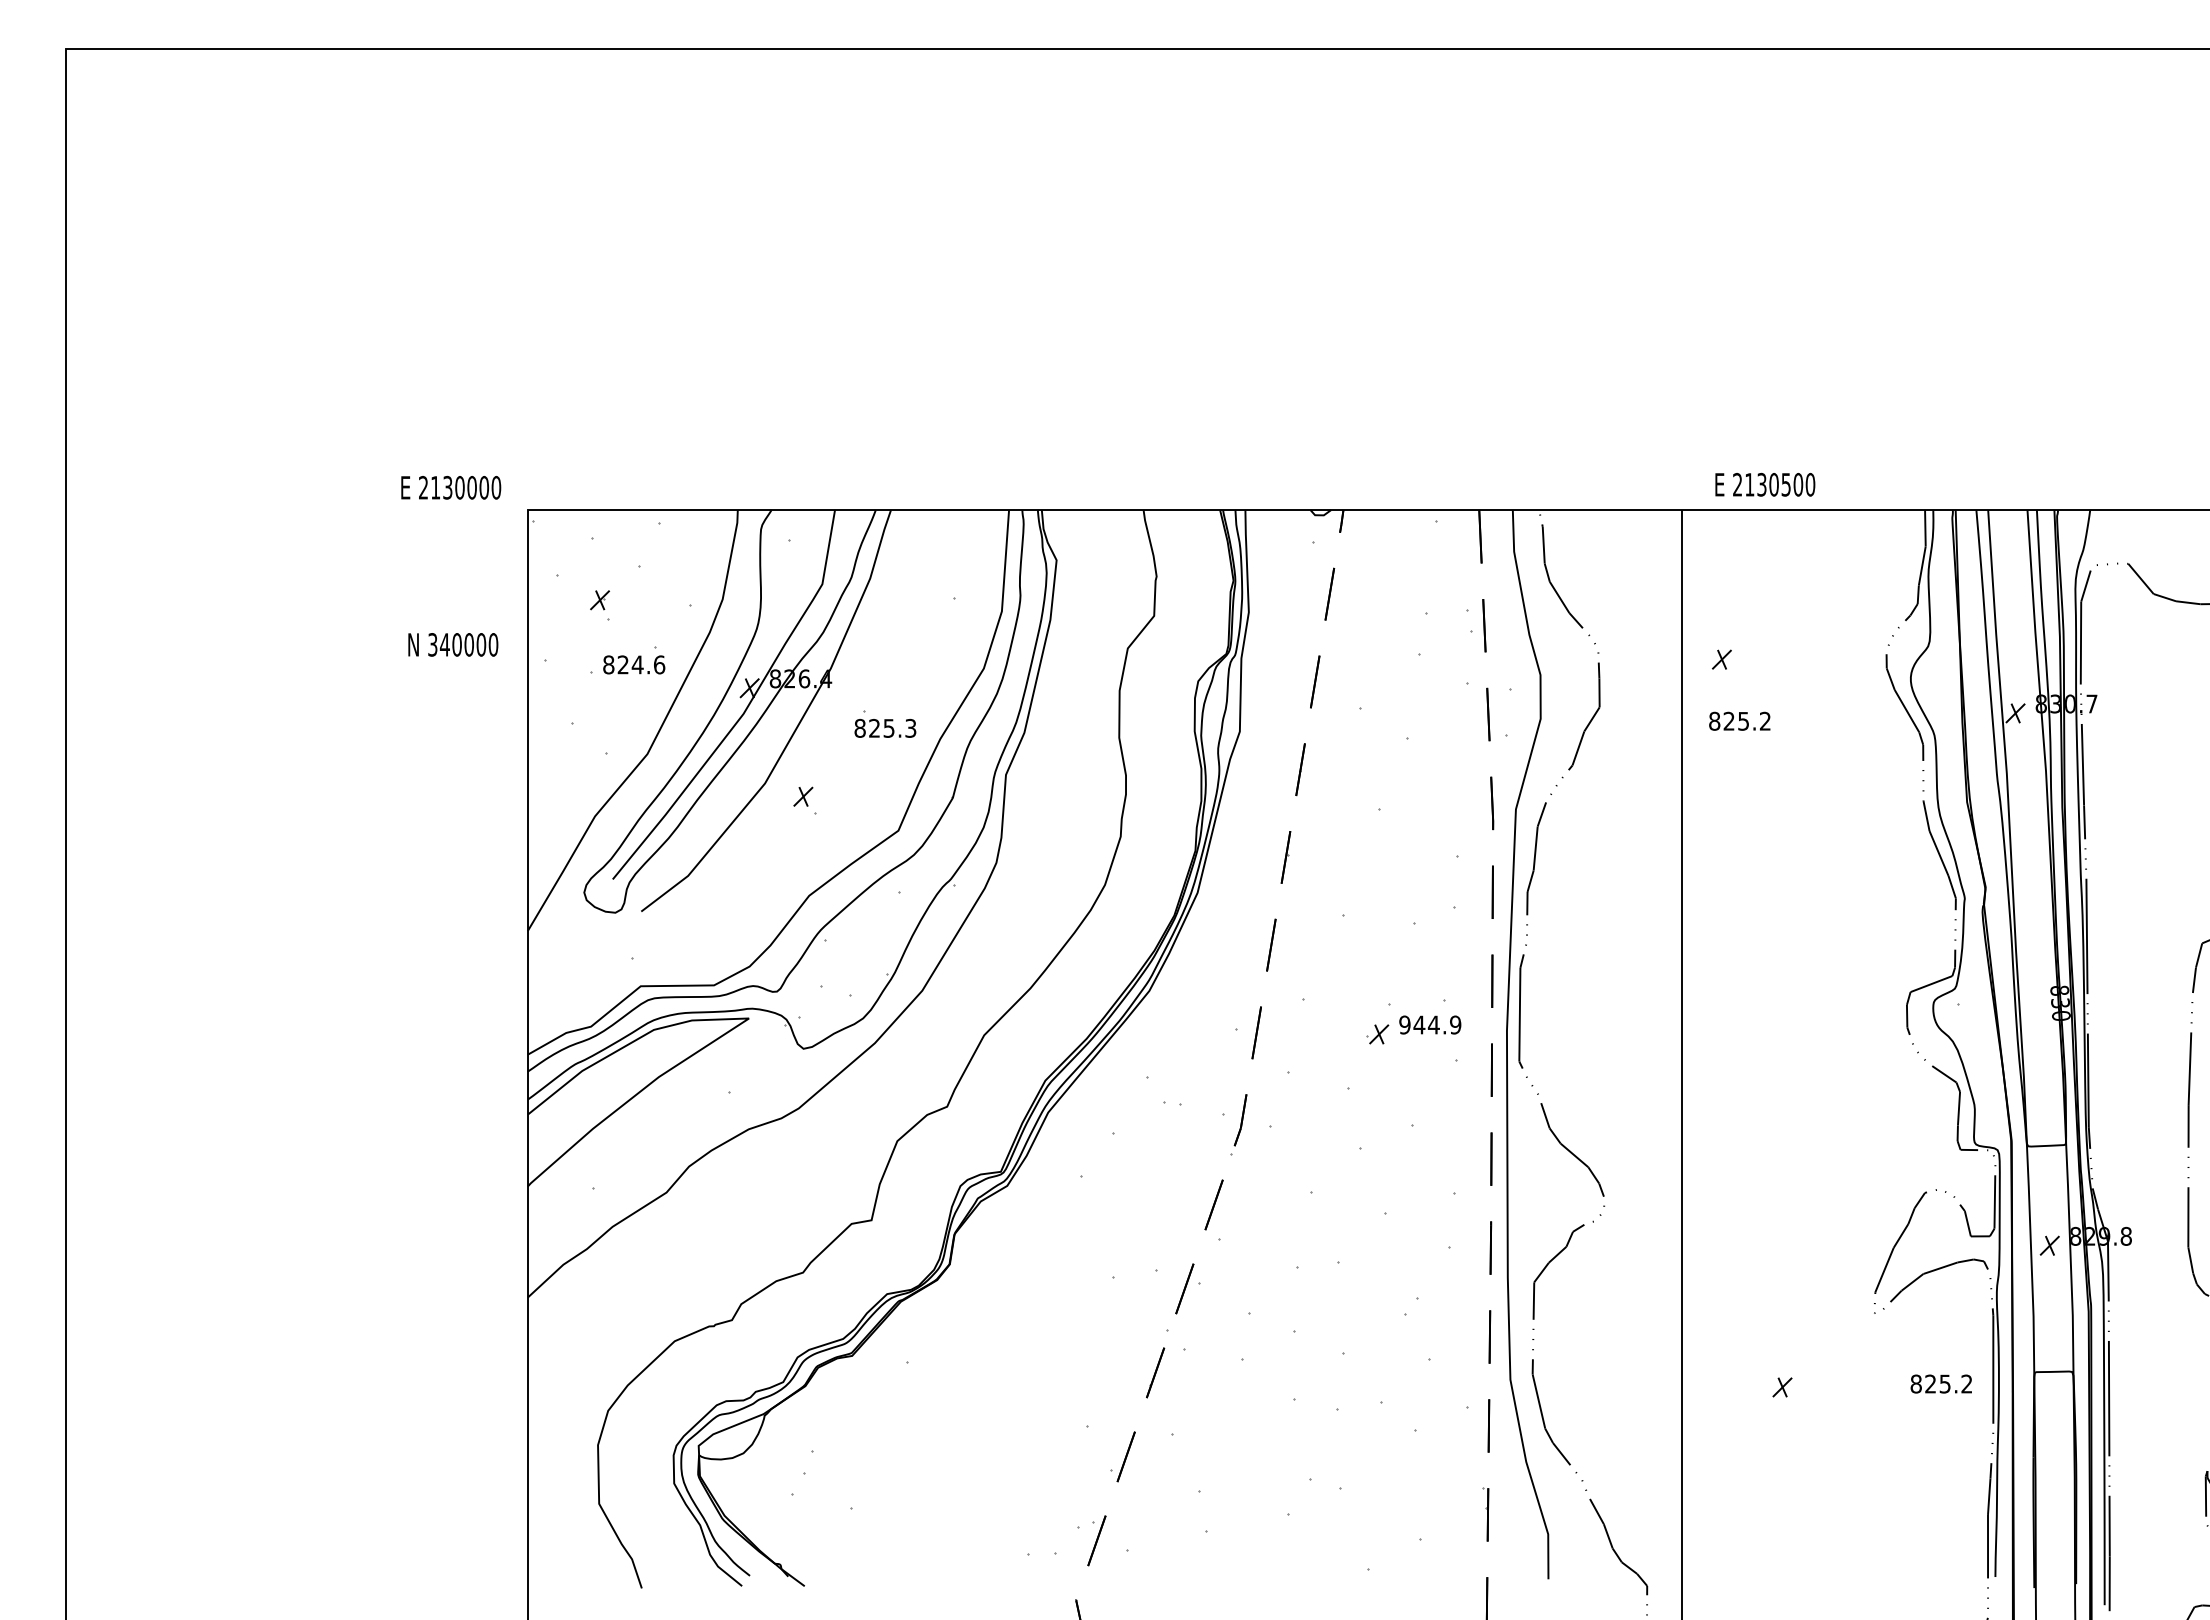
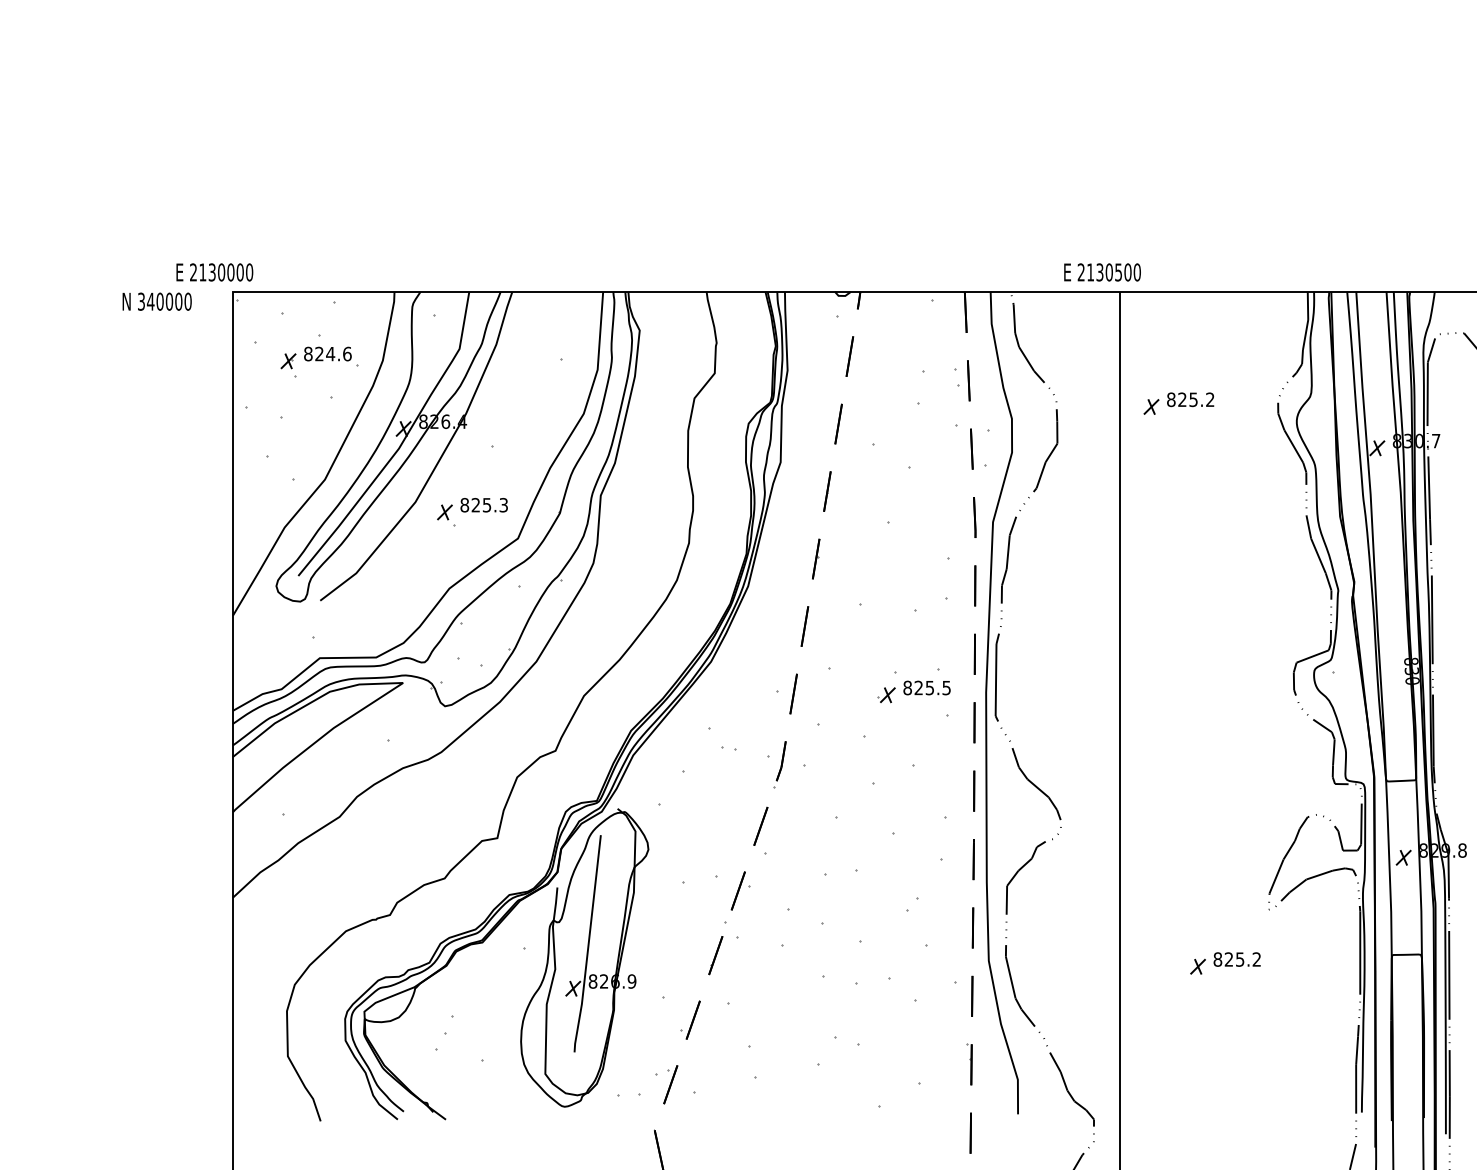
text: (1765, 484) -> (1102, 272), moved
text: (451, 487) -> (215, 272), moved
text: (453, 644) -> (157, 301), moved
text: (634, 664) -> (328, 353), moved
text: (1739, 720) -> (1190, 399), moved
text: (885, 728) -> (484, 505), moved
text: (1430, 1024) -> (927, 687), 944.9 -> 825.5
part: (984, 1375) -> (584, 957), added
text: (1940, 1383) -> (1236, 959), moved

